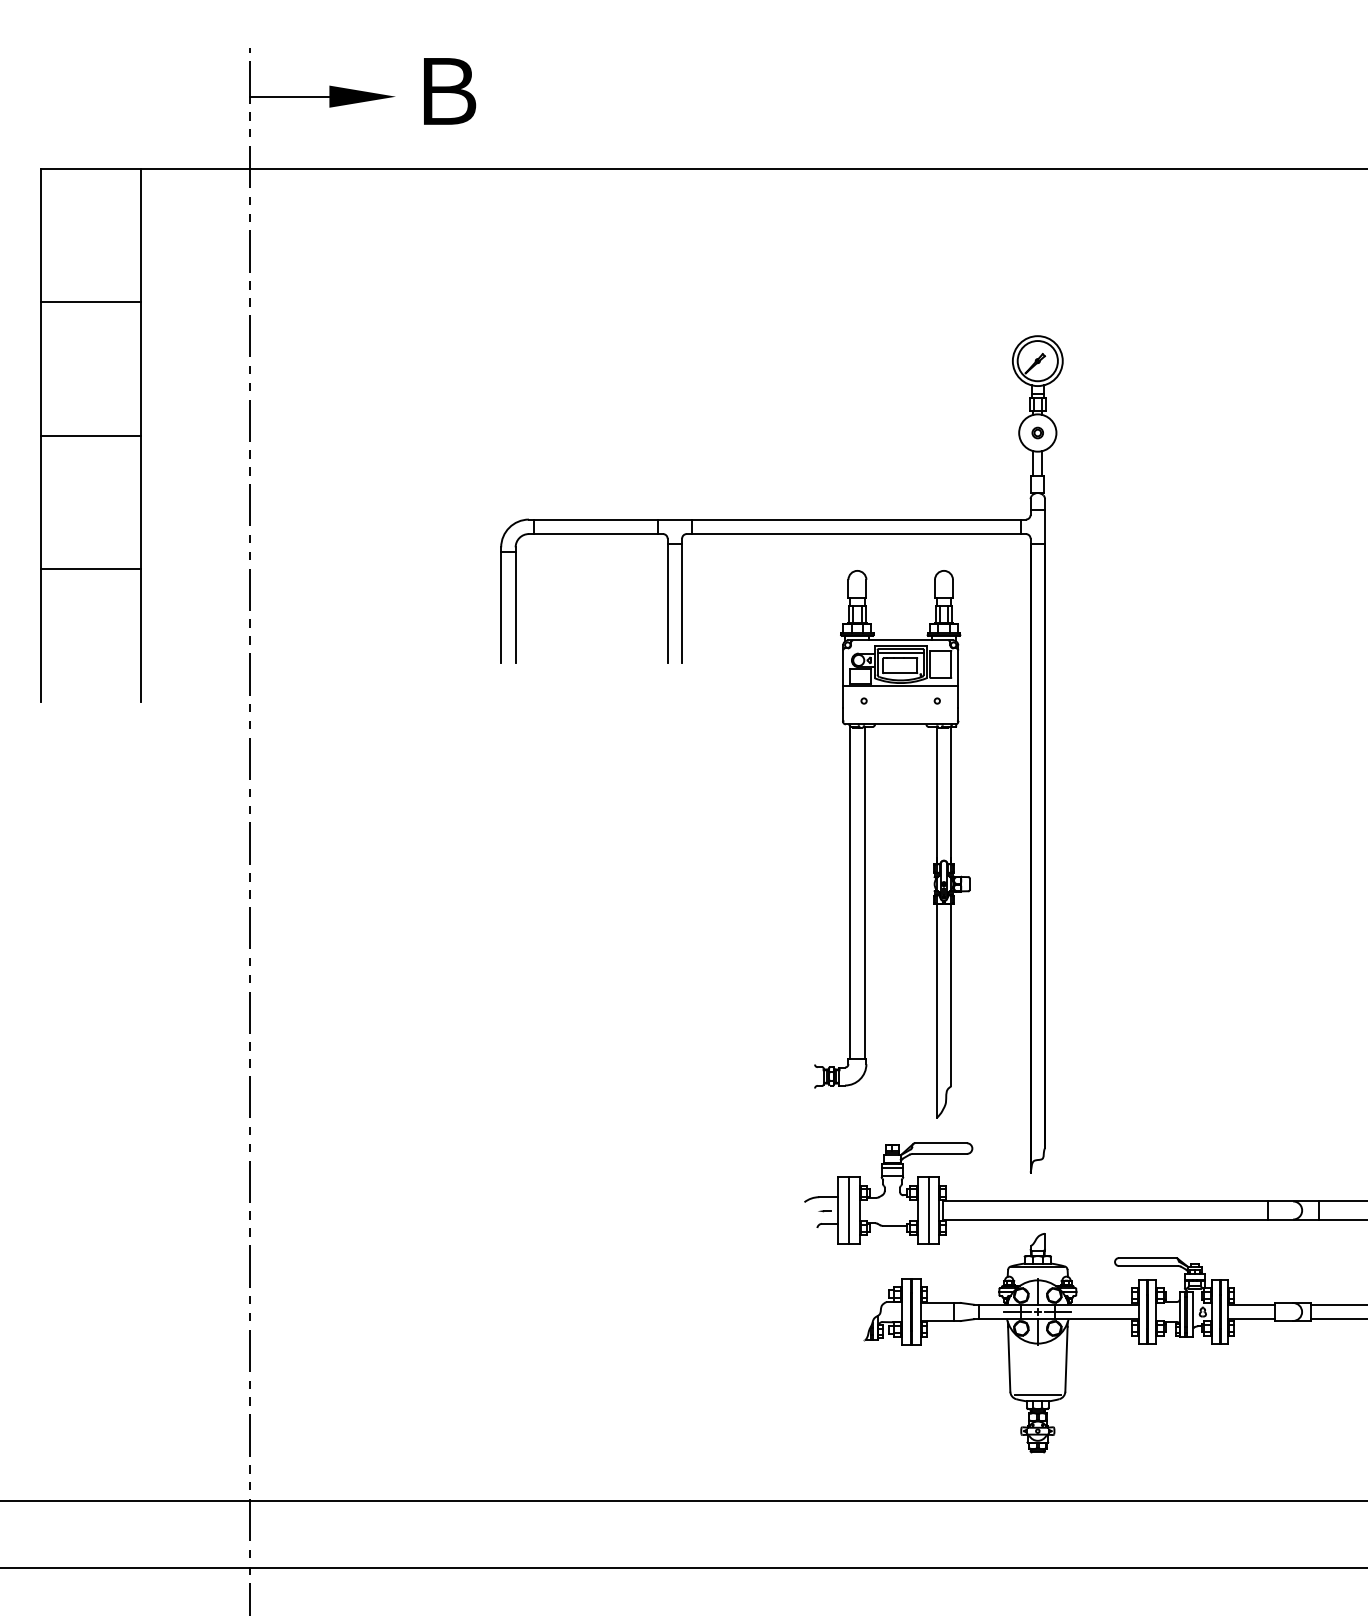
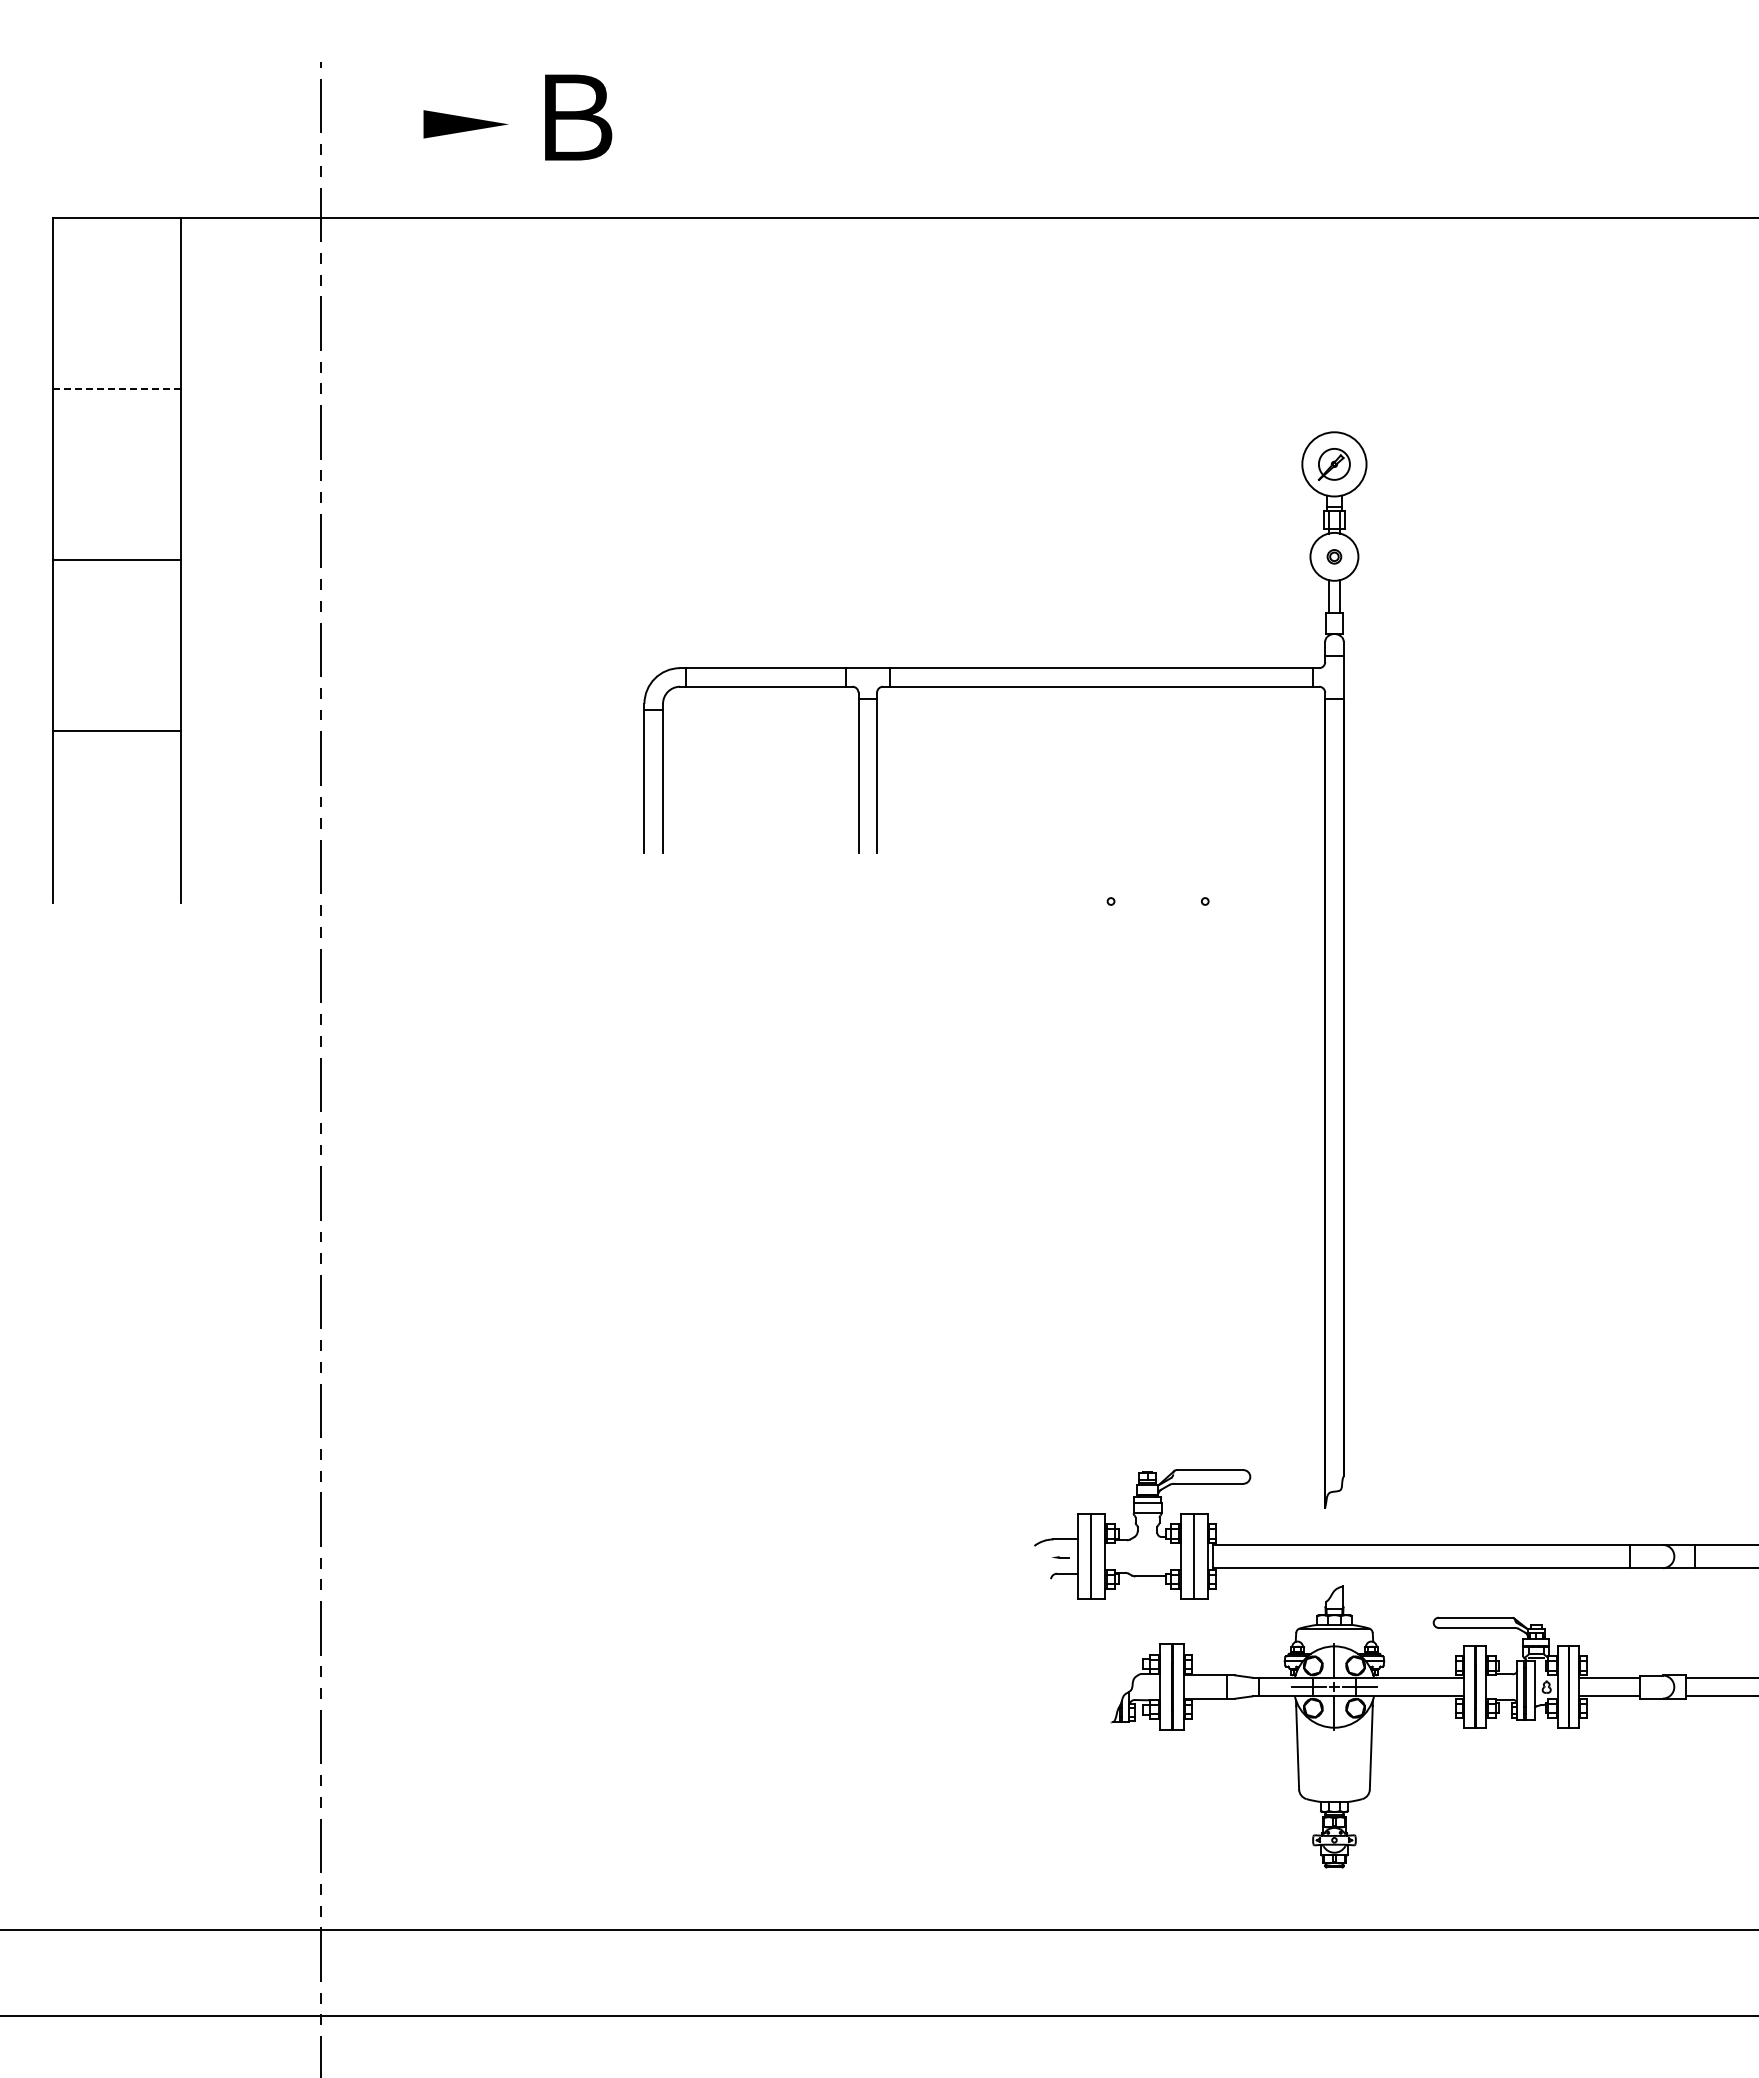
line: (289, 96) -> (372, 124), removed
line: (90, 302) -> (116, 388), solid -> dashed
circle: (1037, 361) -> (1334, 464), size x0.6
part: (865, 844) -> (1112, 1085), removed
line: (1037, 1395) -> (1333, 1794), removed

